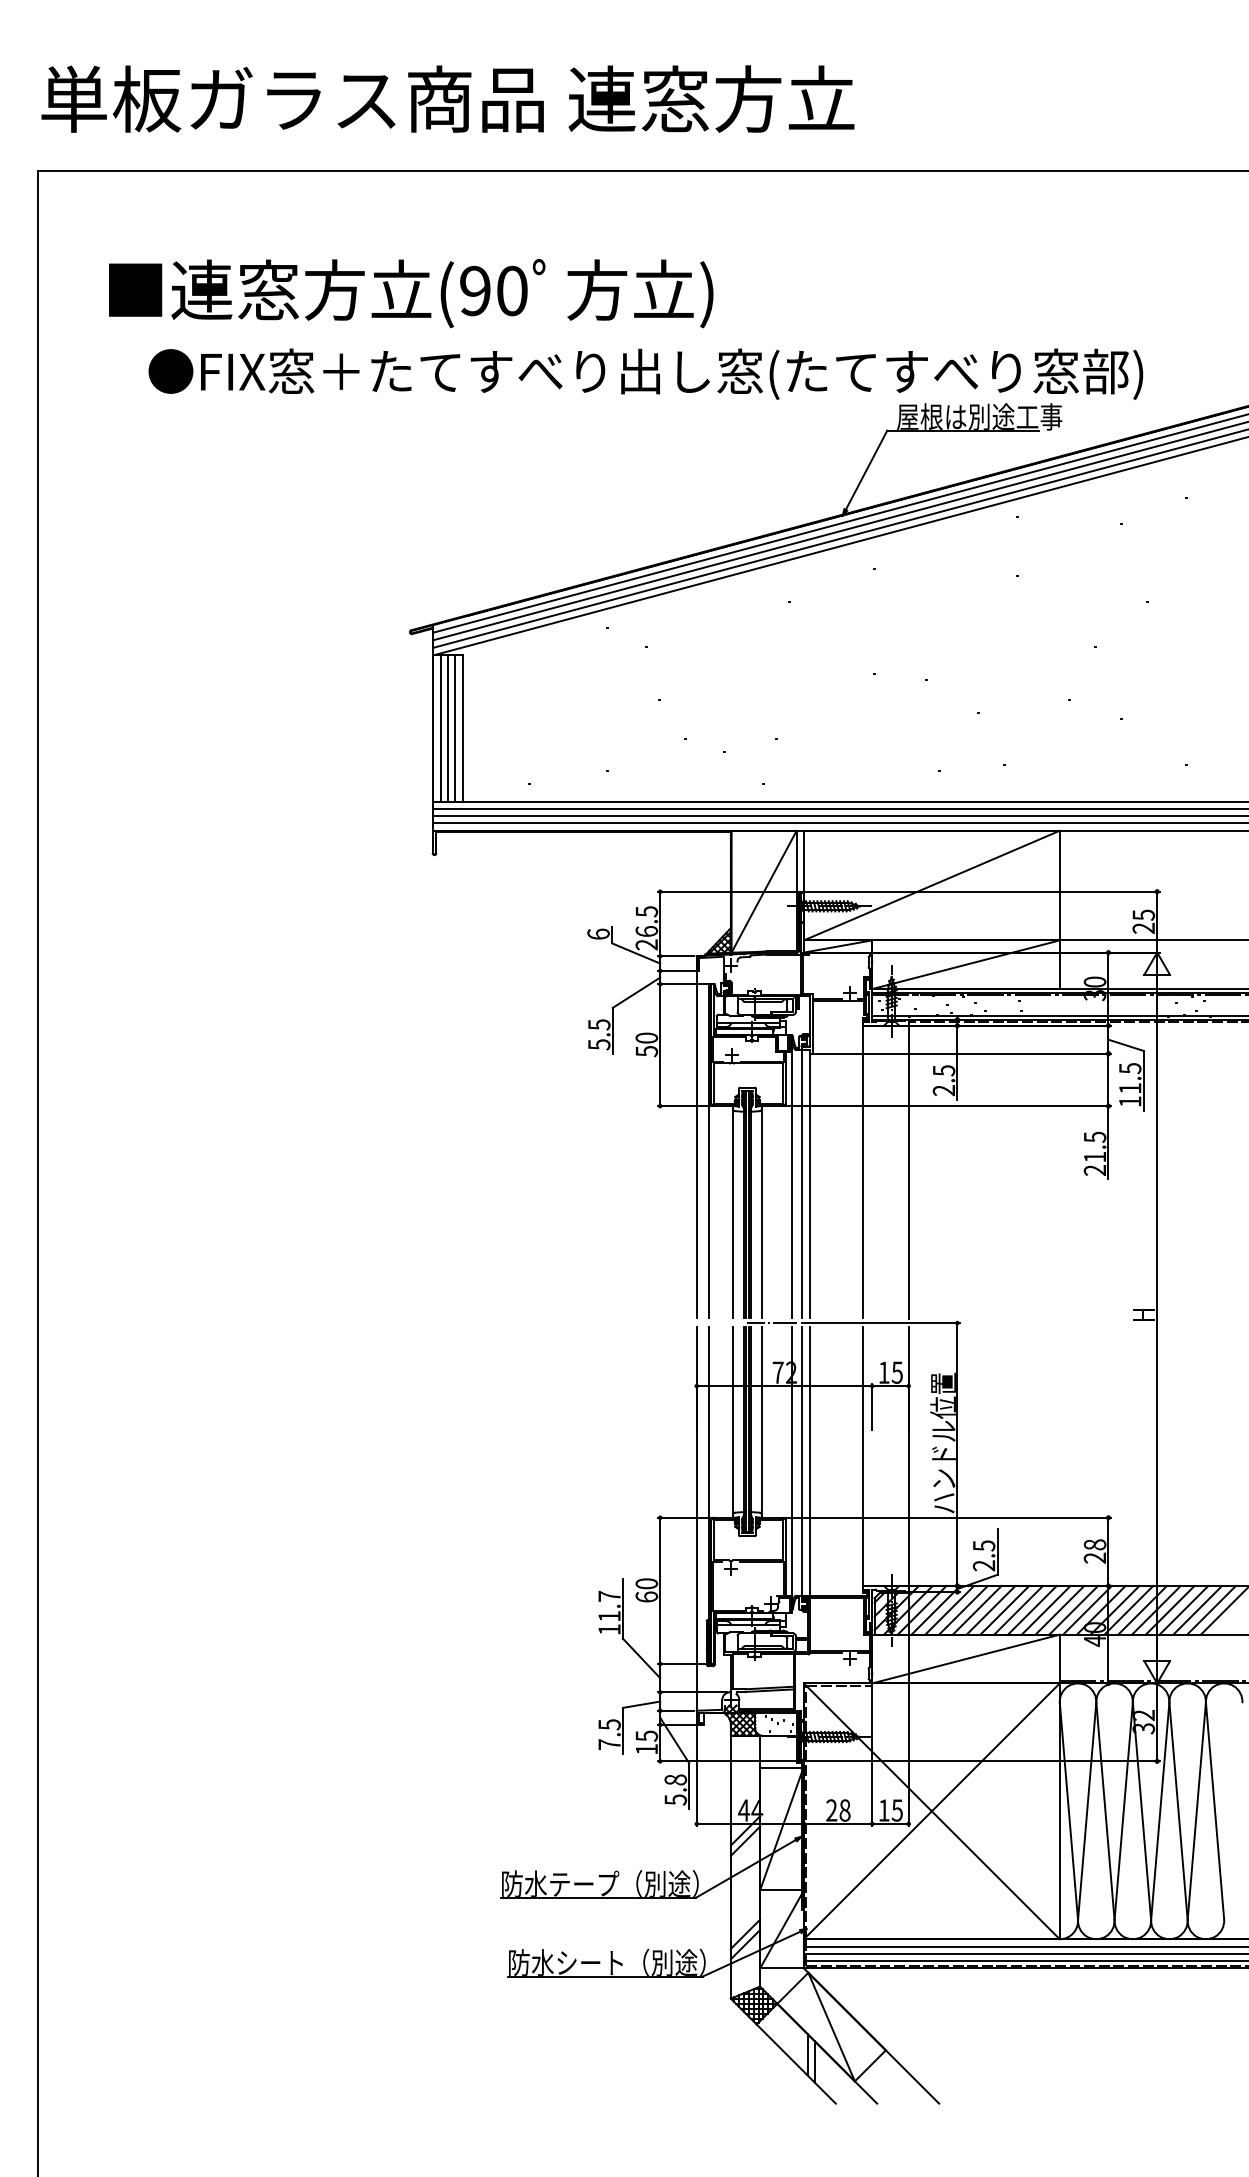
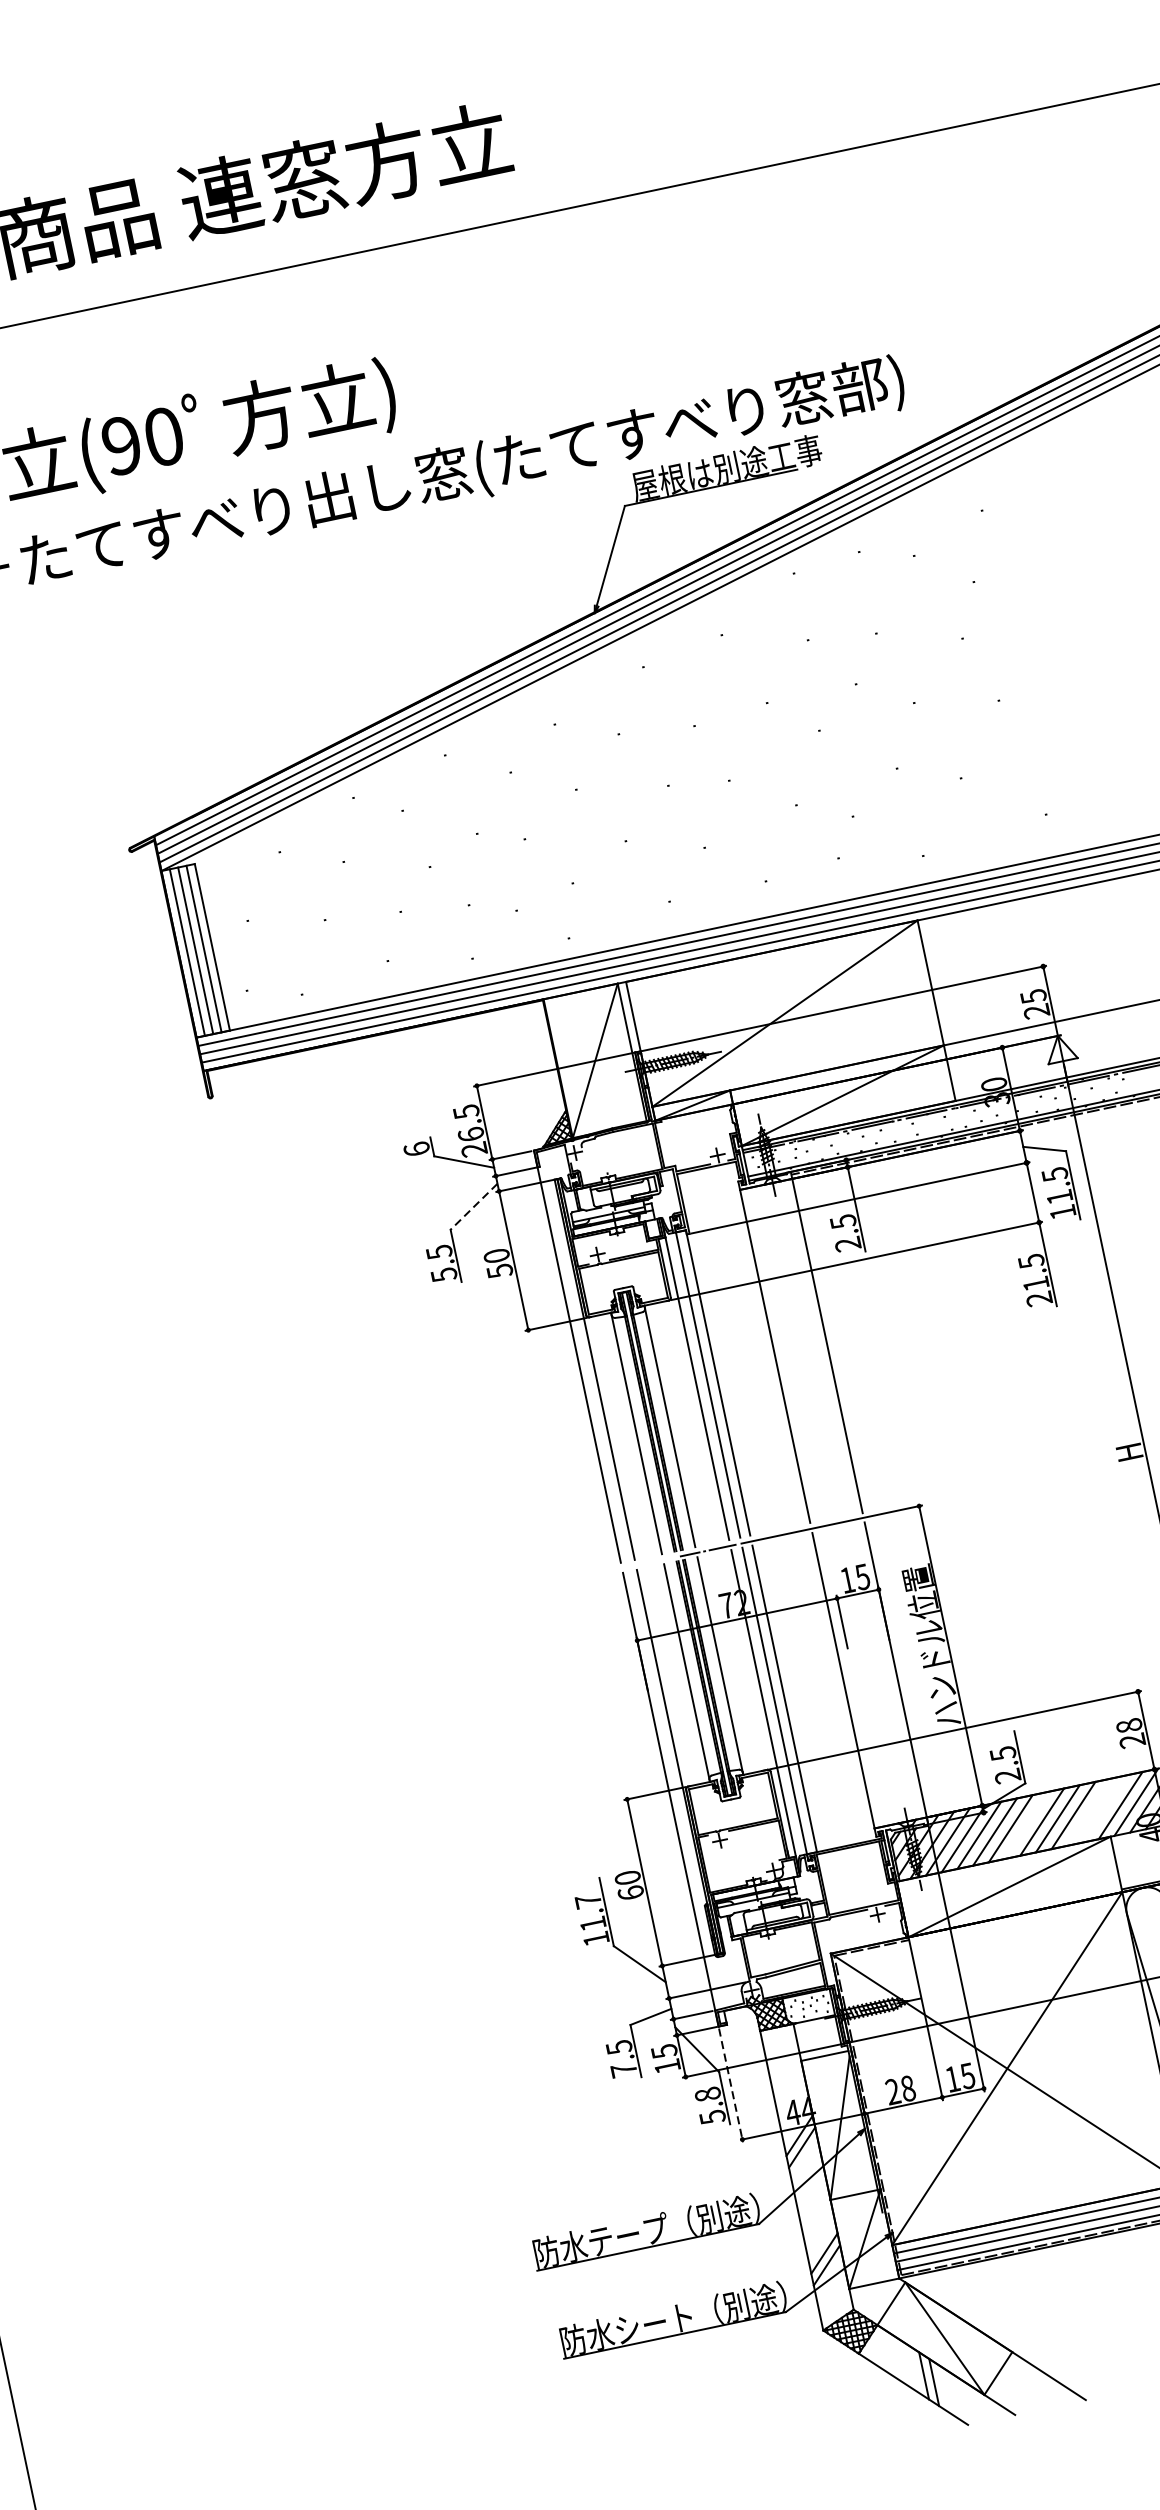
line: (636, 993) -> (474, 1207), solid -> dashed
line: (990, 1609) -> (1025, 1824), removed
line: (1045, 1609) -> (1088, 1811), removed
line: (1059, 1609) -> (1104, 1808), removed
line: (696, 1776) -> (730, 2085), solid -> dashed

